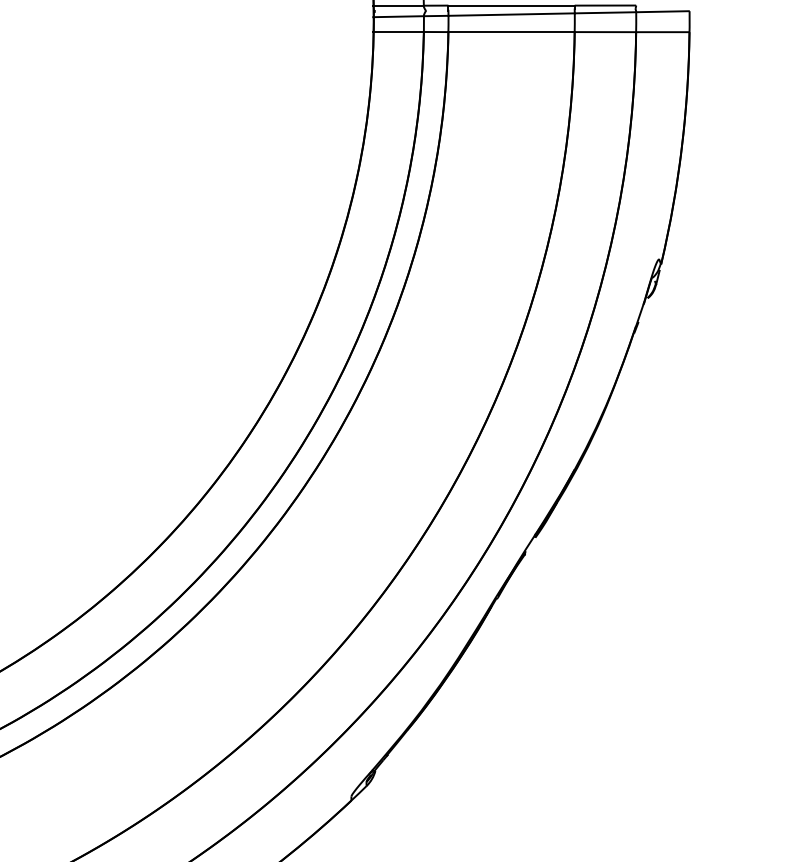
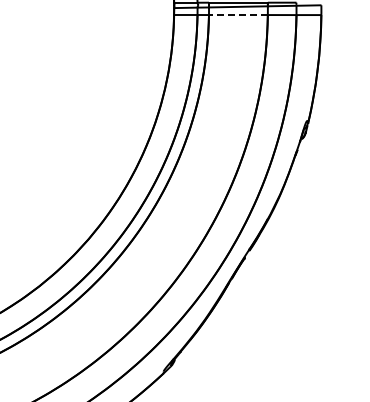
line: (509, 33) -> (237, 15), solid -> dashed

